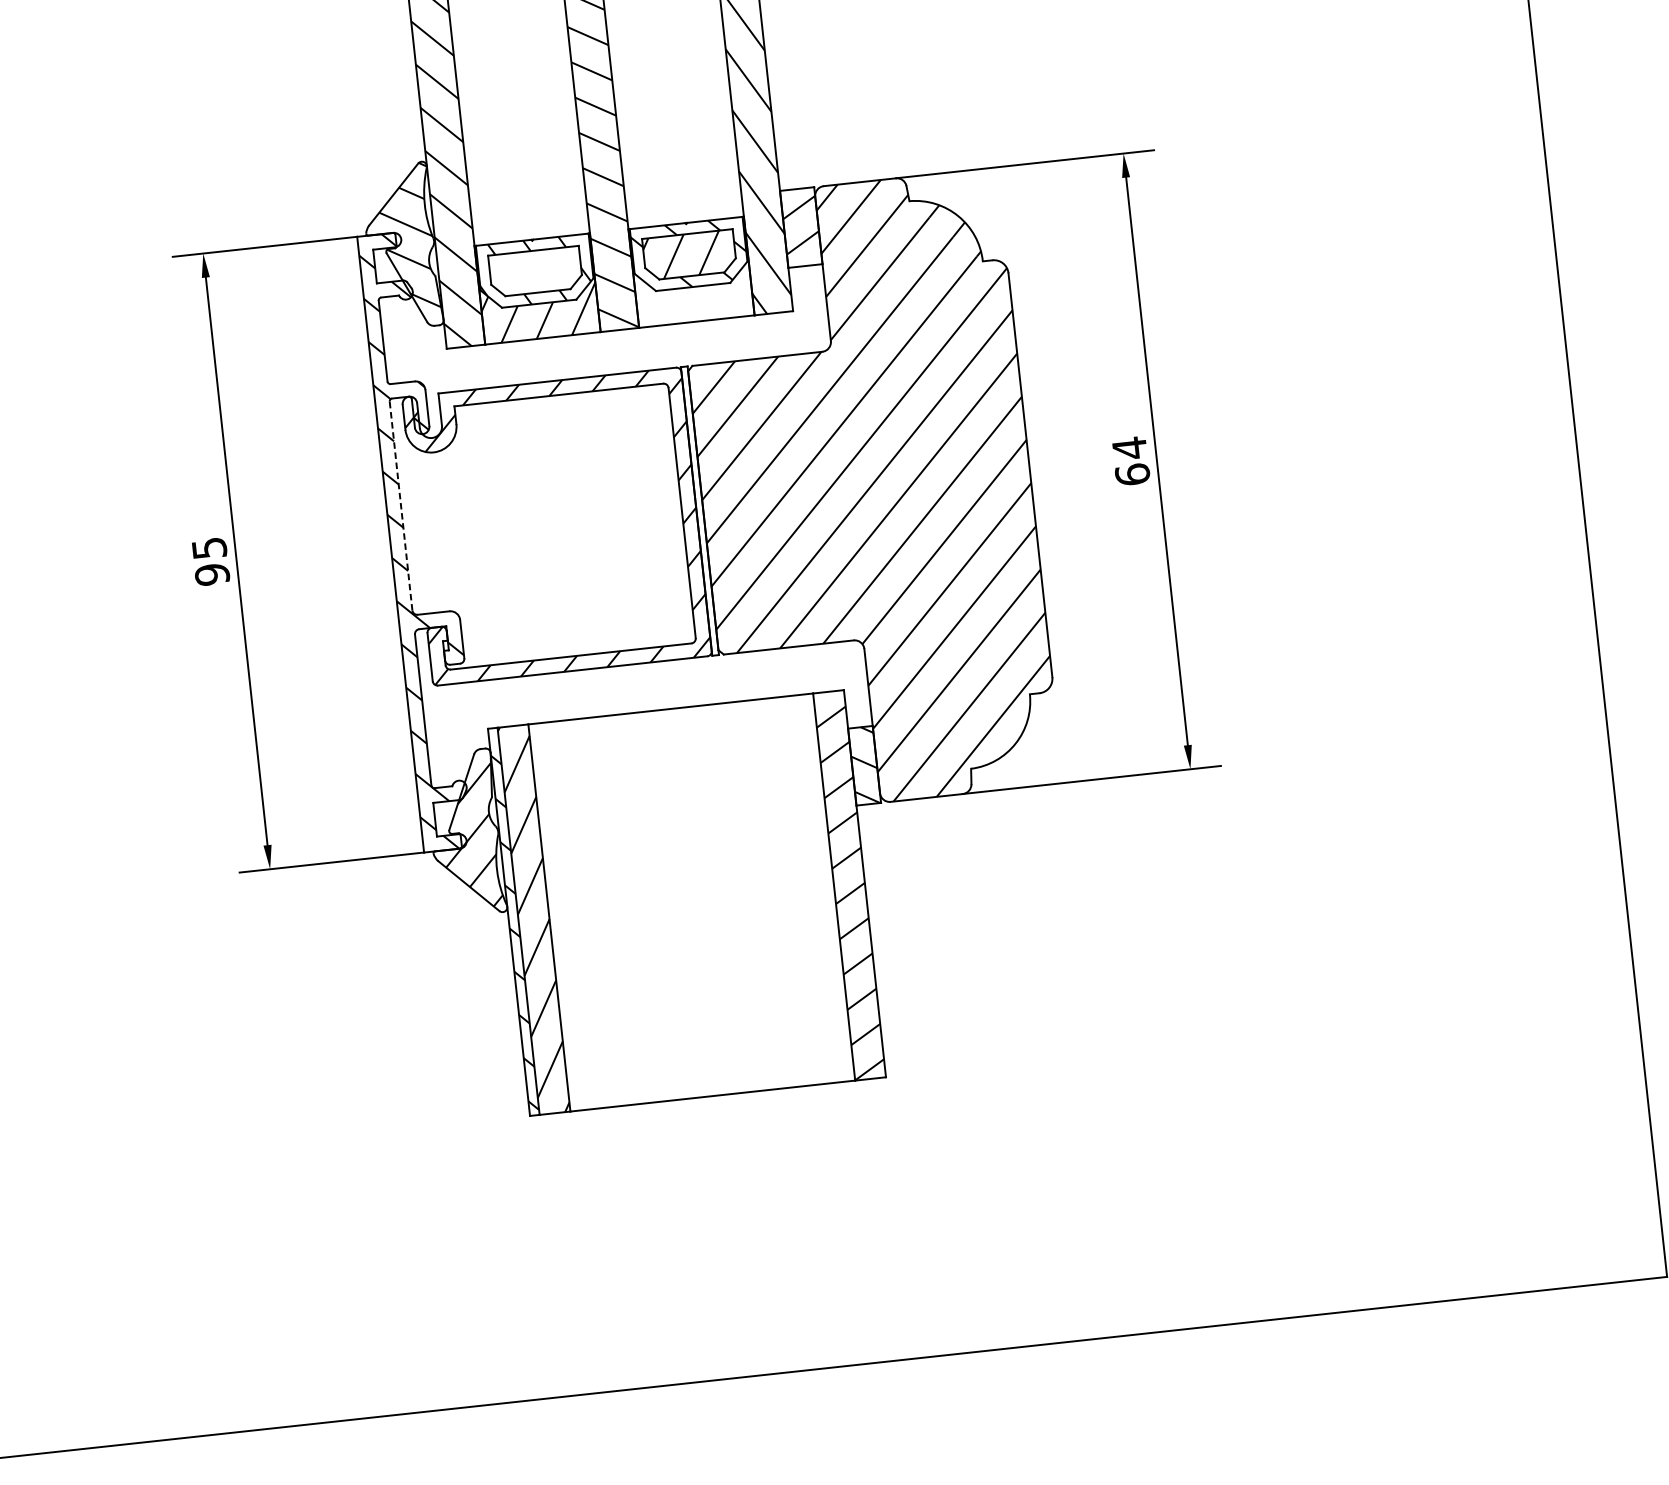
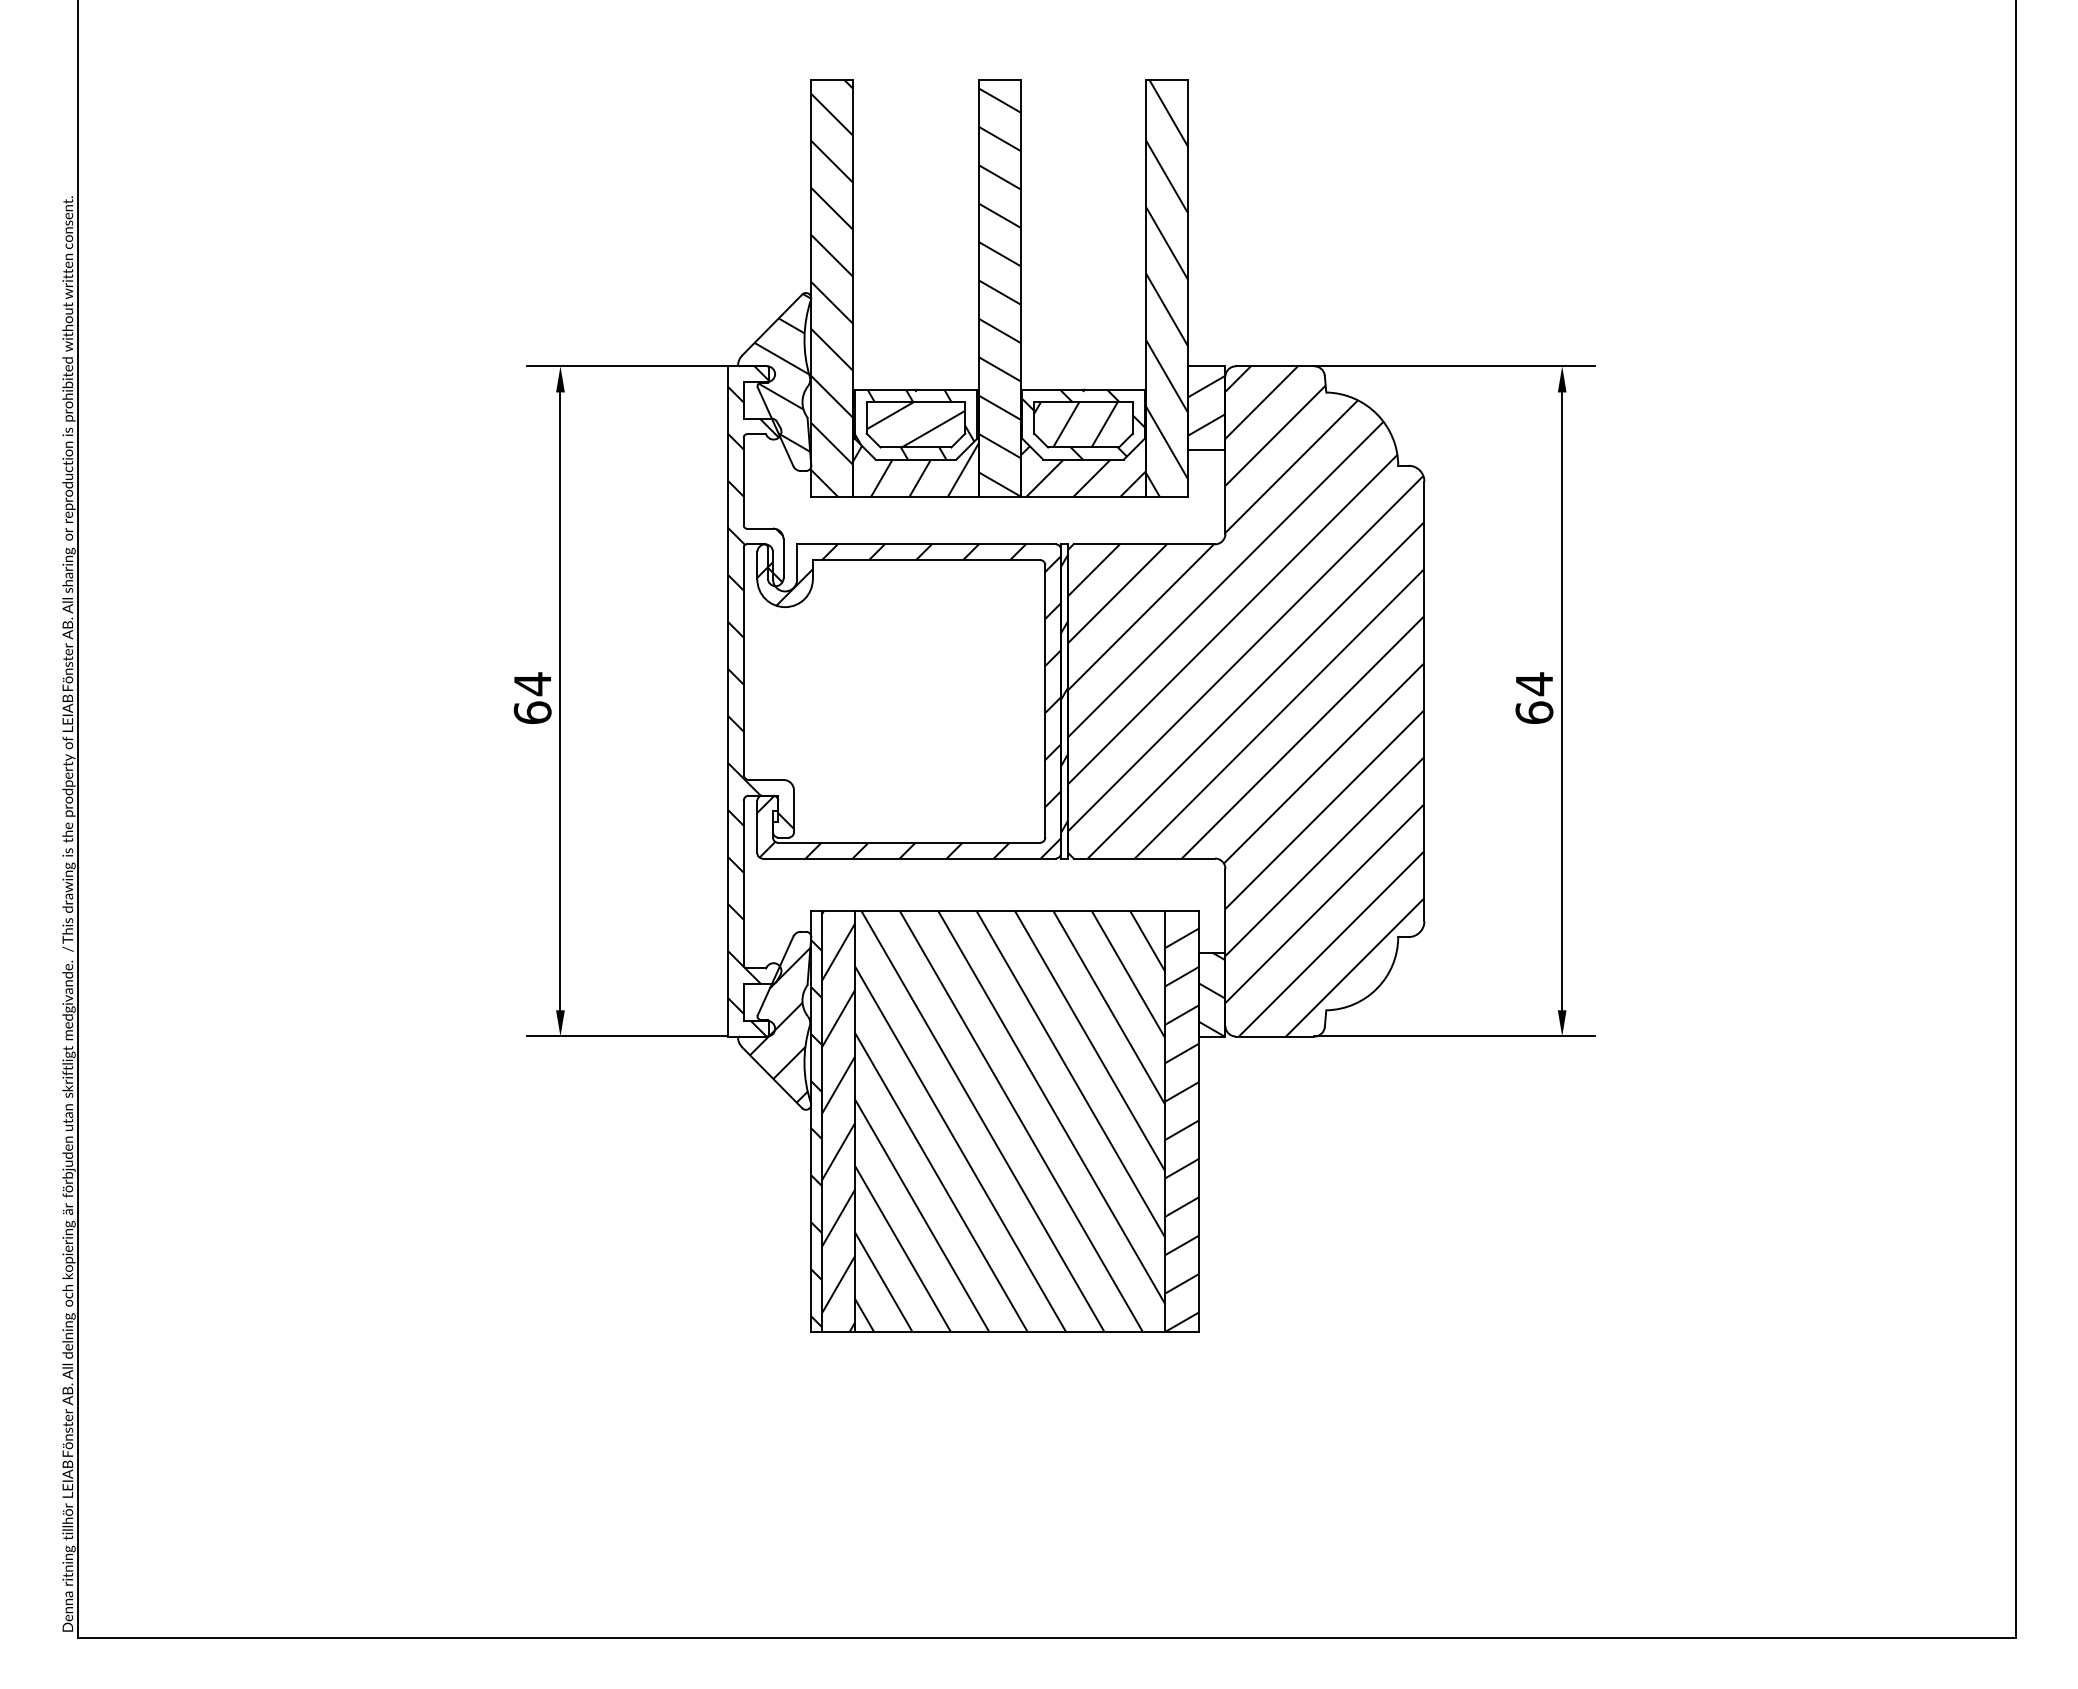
hatch: (535, 271) -> (915, 424), added
hatch: (692, 280) -> (1083, 452), added
hatch: (698, 503) -> (1064, 693), added
line: (400, 506) -> (743, 661), dashed -> solid
text: (210, 561) -> (532, 698), 95 -> 64
hatch: (692, 902) -> (1010, 1121), added

